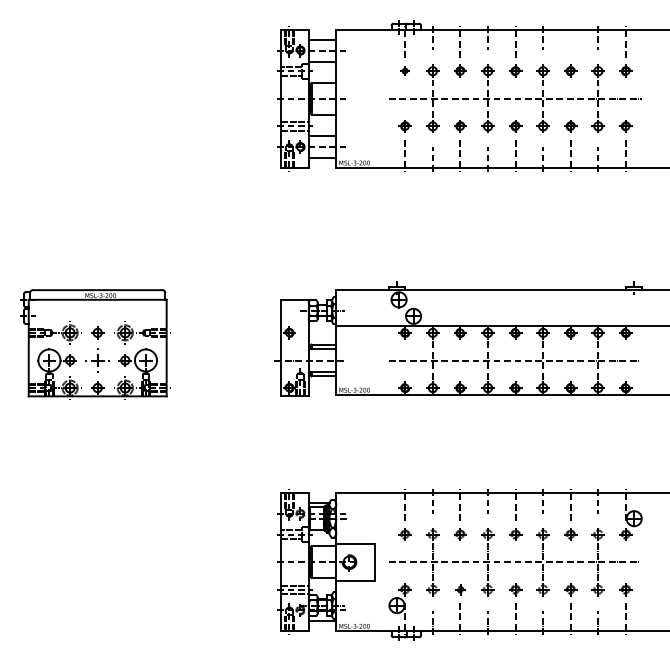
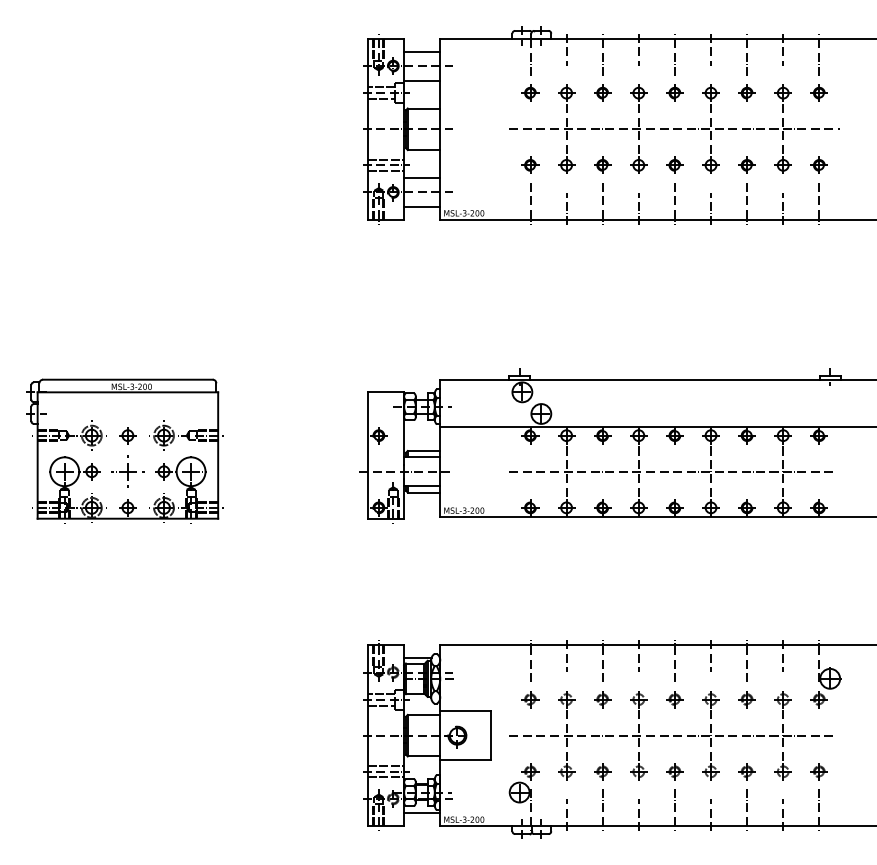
line: (571, 41) -> (747, 54), added
part: (405, 70) -> (530, 92), size x1.67
part: (460, 589) -> (602, 771), size x1.43

